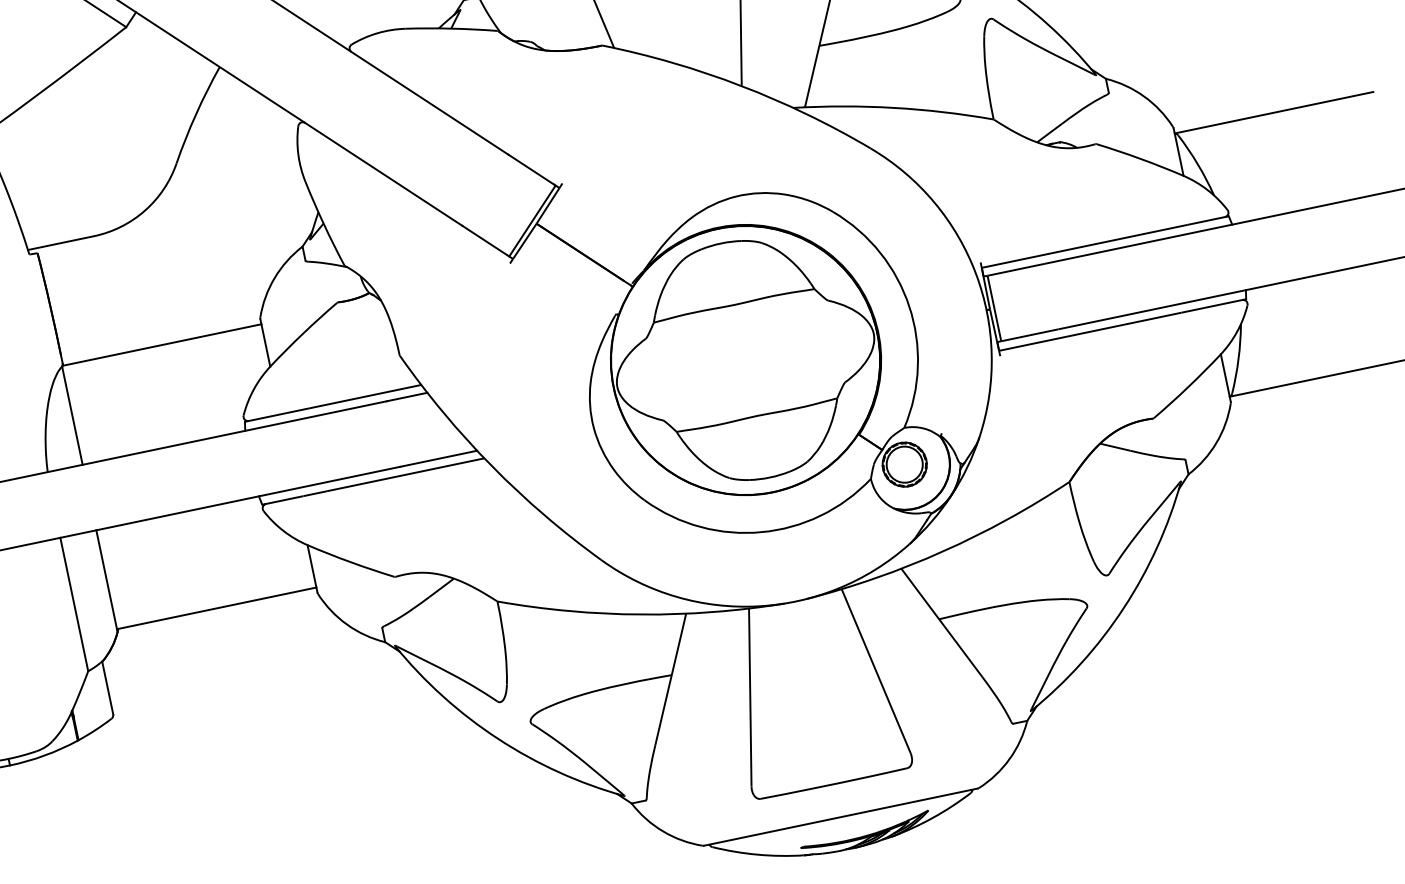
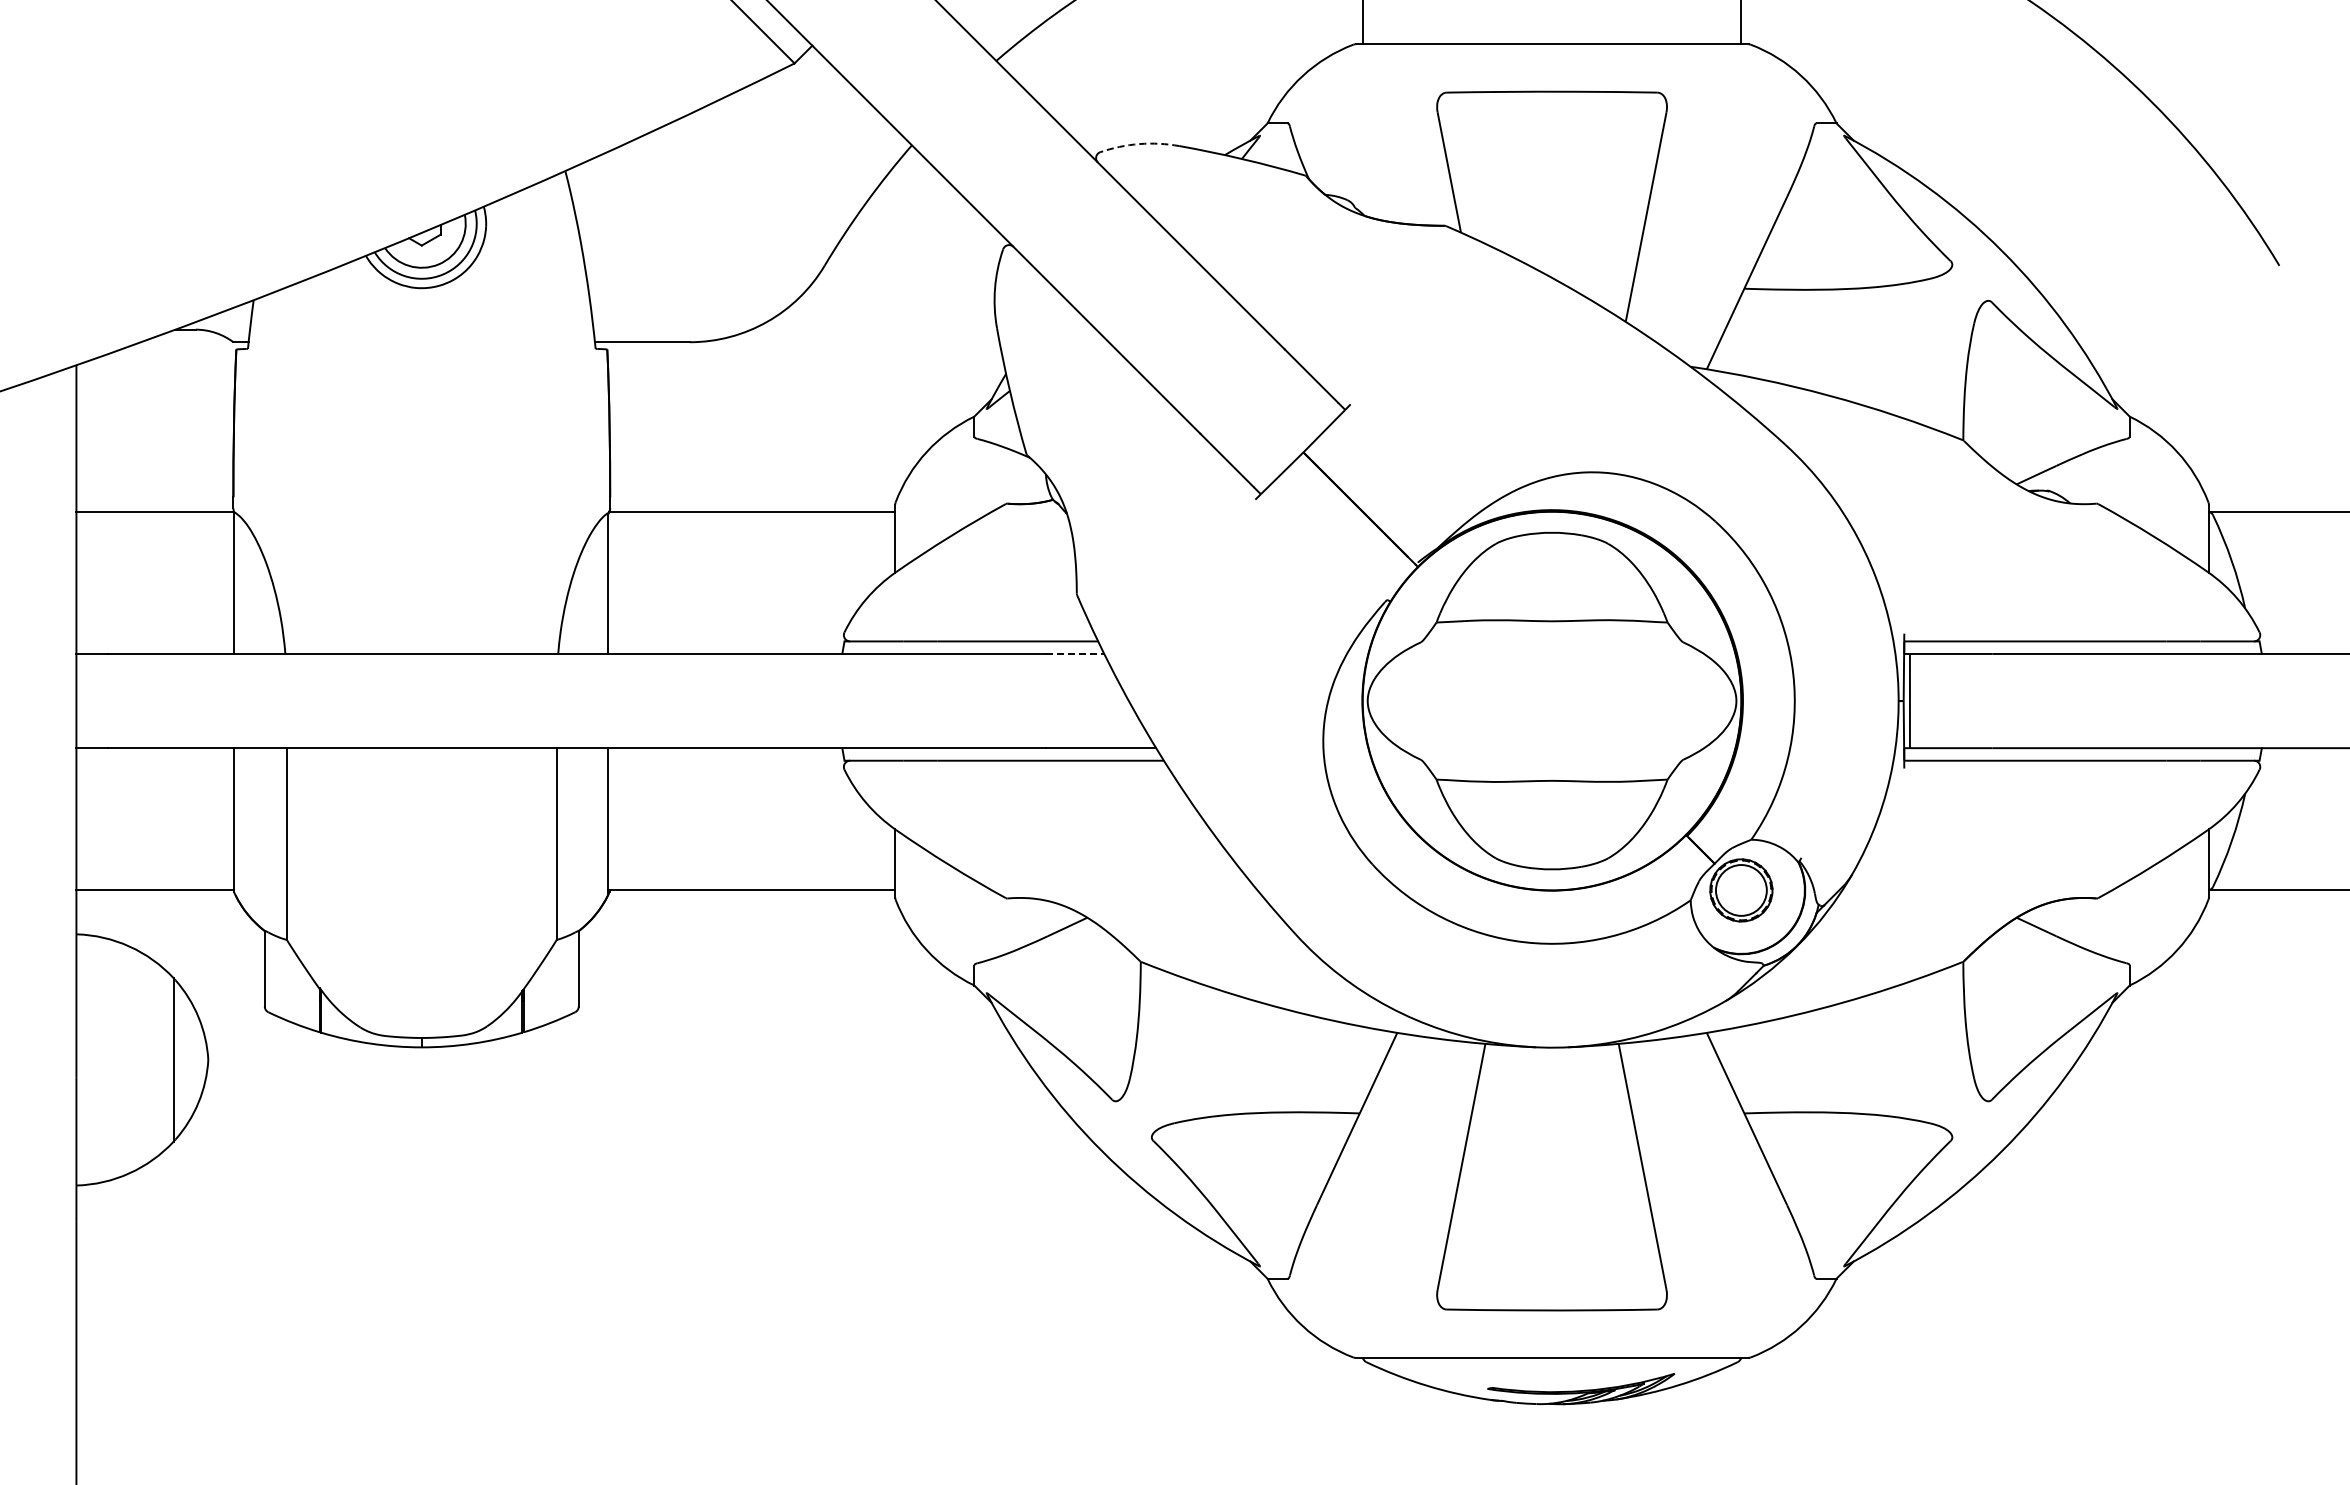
arc: (377, 33) -> (1139, 144), solid -> dashed
line: (532, 221) -> (1298, 447), removed
line: (407, 396) -> (1075, 653), solid -> dashed

